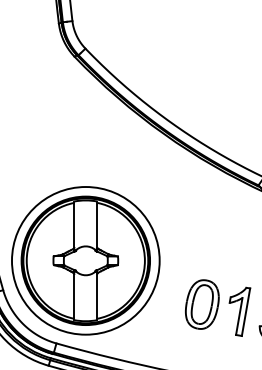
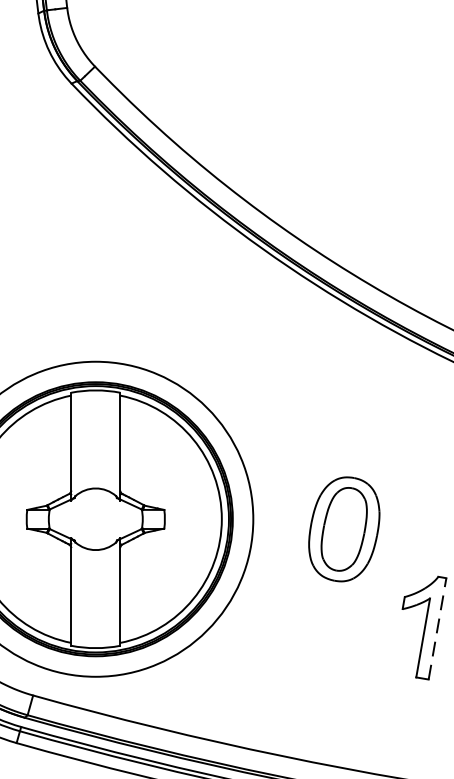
part: (202, 304) -> (344, 529), moved
line: (246, 311) -> (438, 627), solid -> dashed

